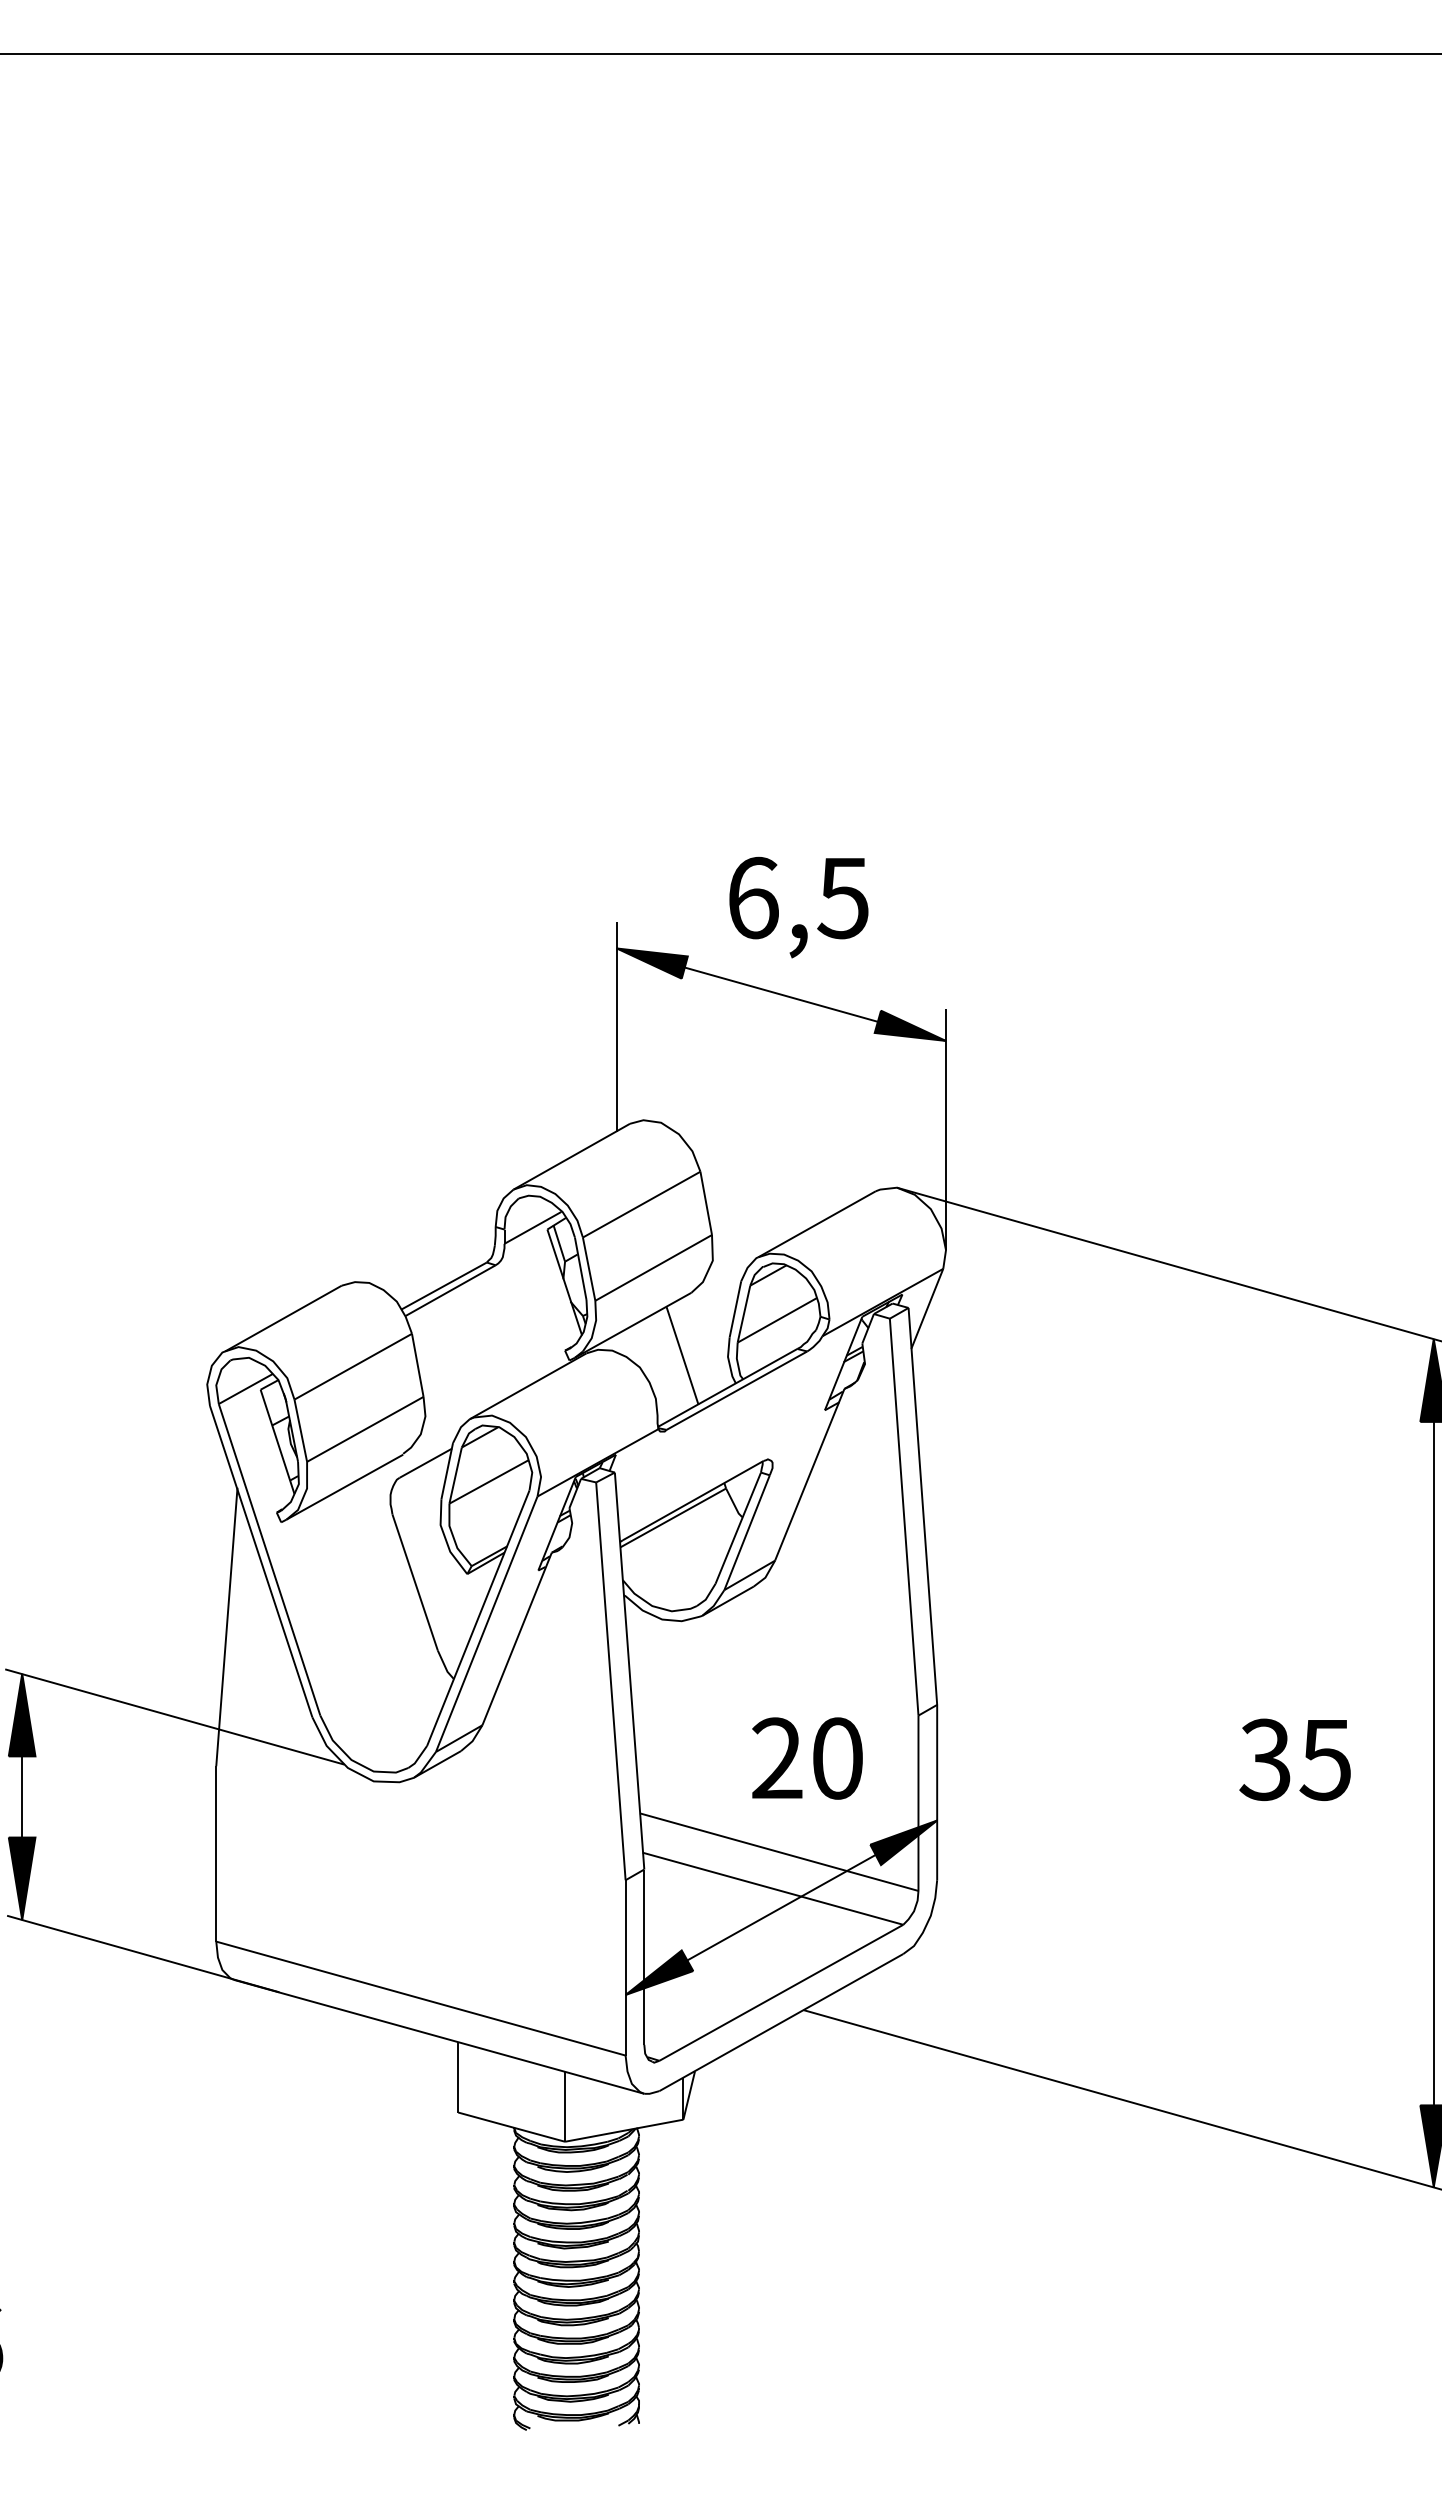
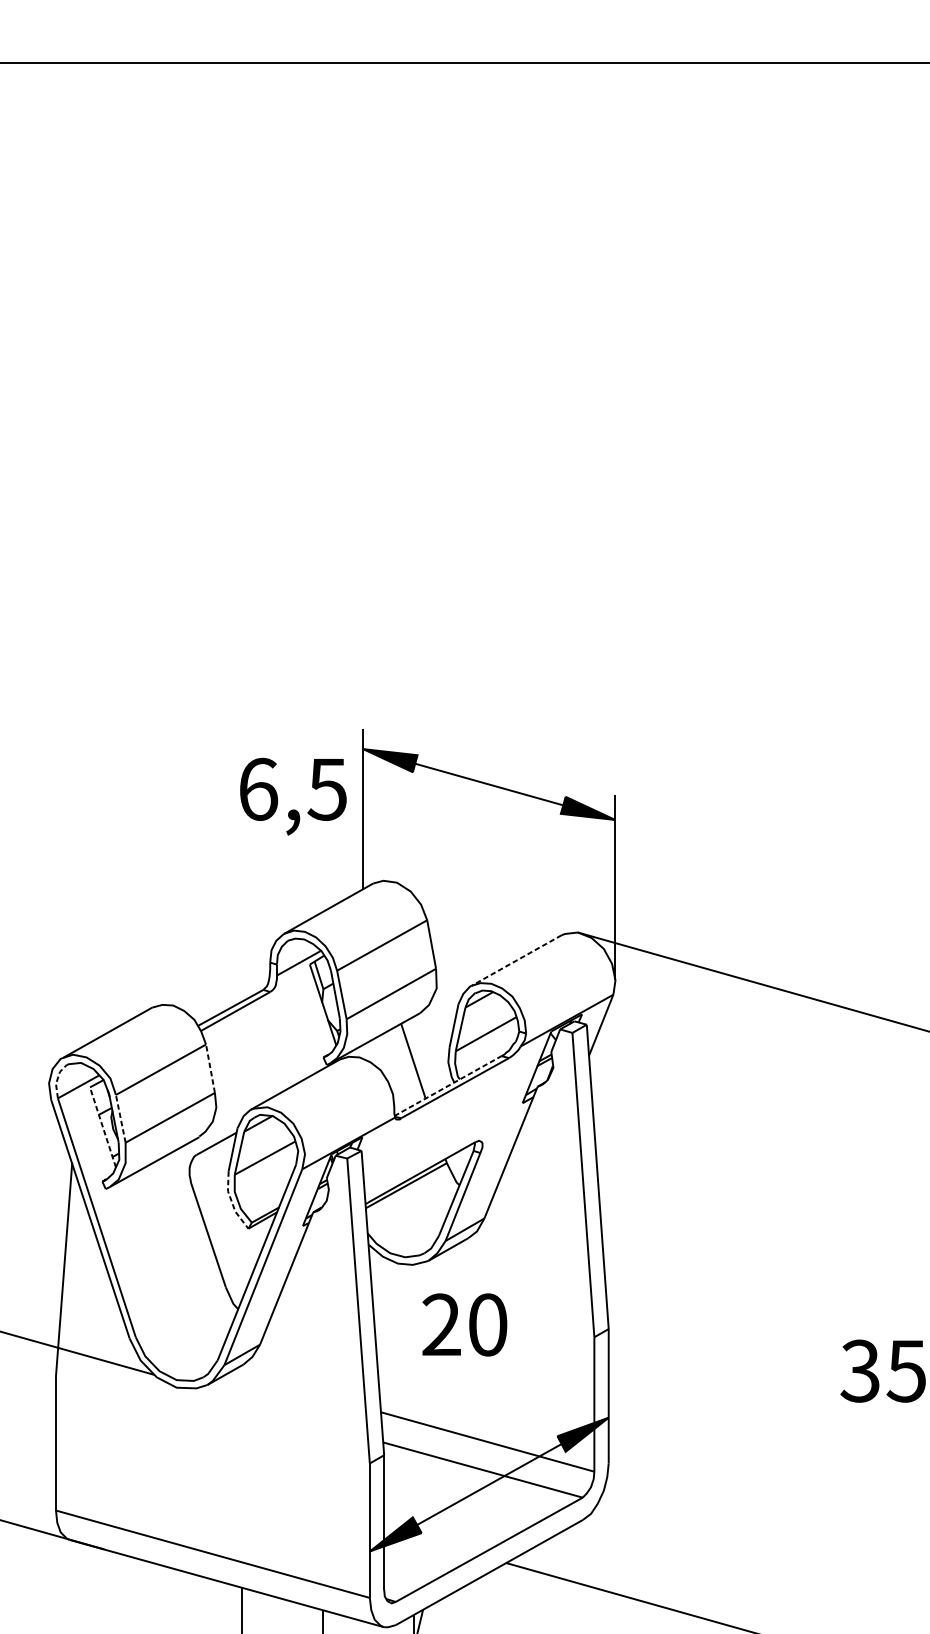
text: (798, 907) -> (293, 796), moved
line: (816, 1224) -> (516, 960), solid -> dashed
line: (417, 1364) -> (210, 1068), solid -> dashed
line: (218, 1379) -> (57, 1079), solid -> dashed
line: (727, 1387) -> (447, 1085), solid -> dashed
line: (300, 1430) -> (120, 1118), solid -> dashed
line: (277, 1441) -> (102, 1127), solid -> dashed
line: (445, 1539) -> (231, 1202), solid -> dashed
text: (807, 1758) -> (464, 1324), moved

